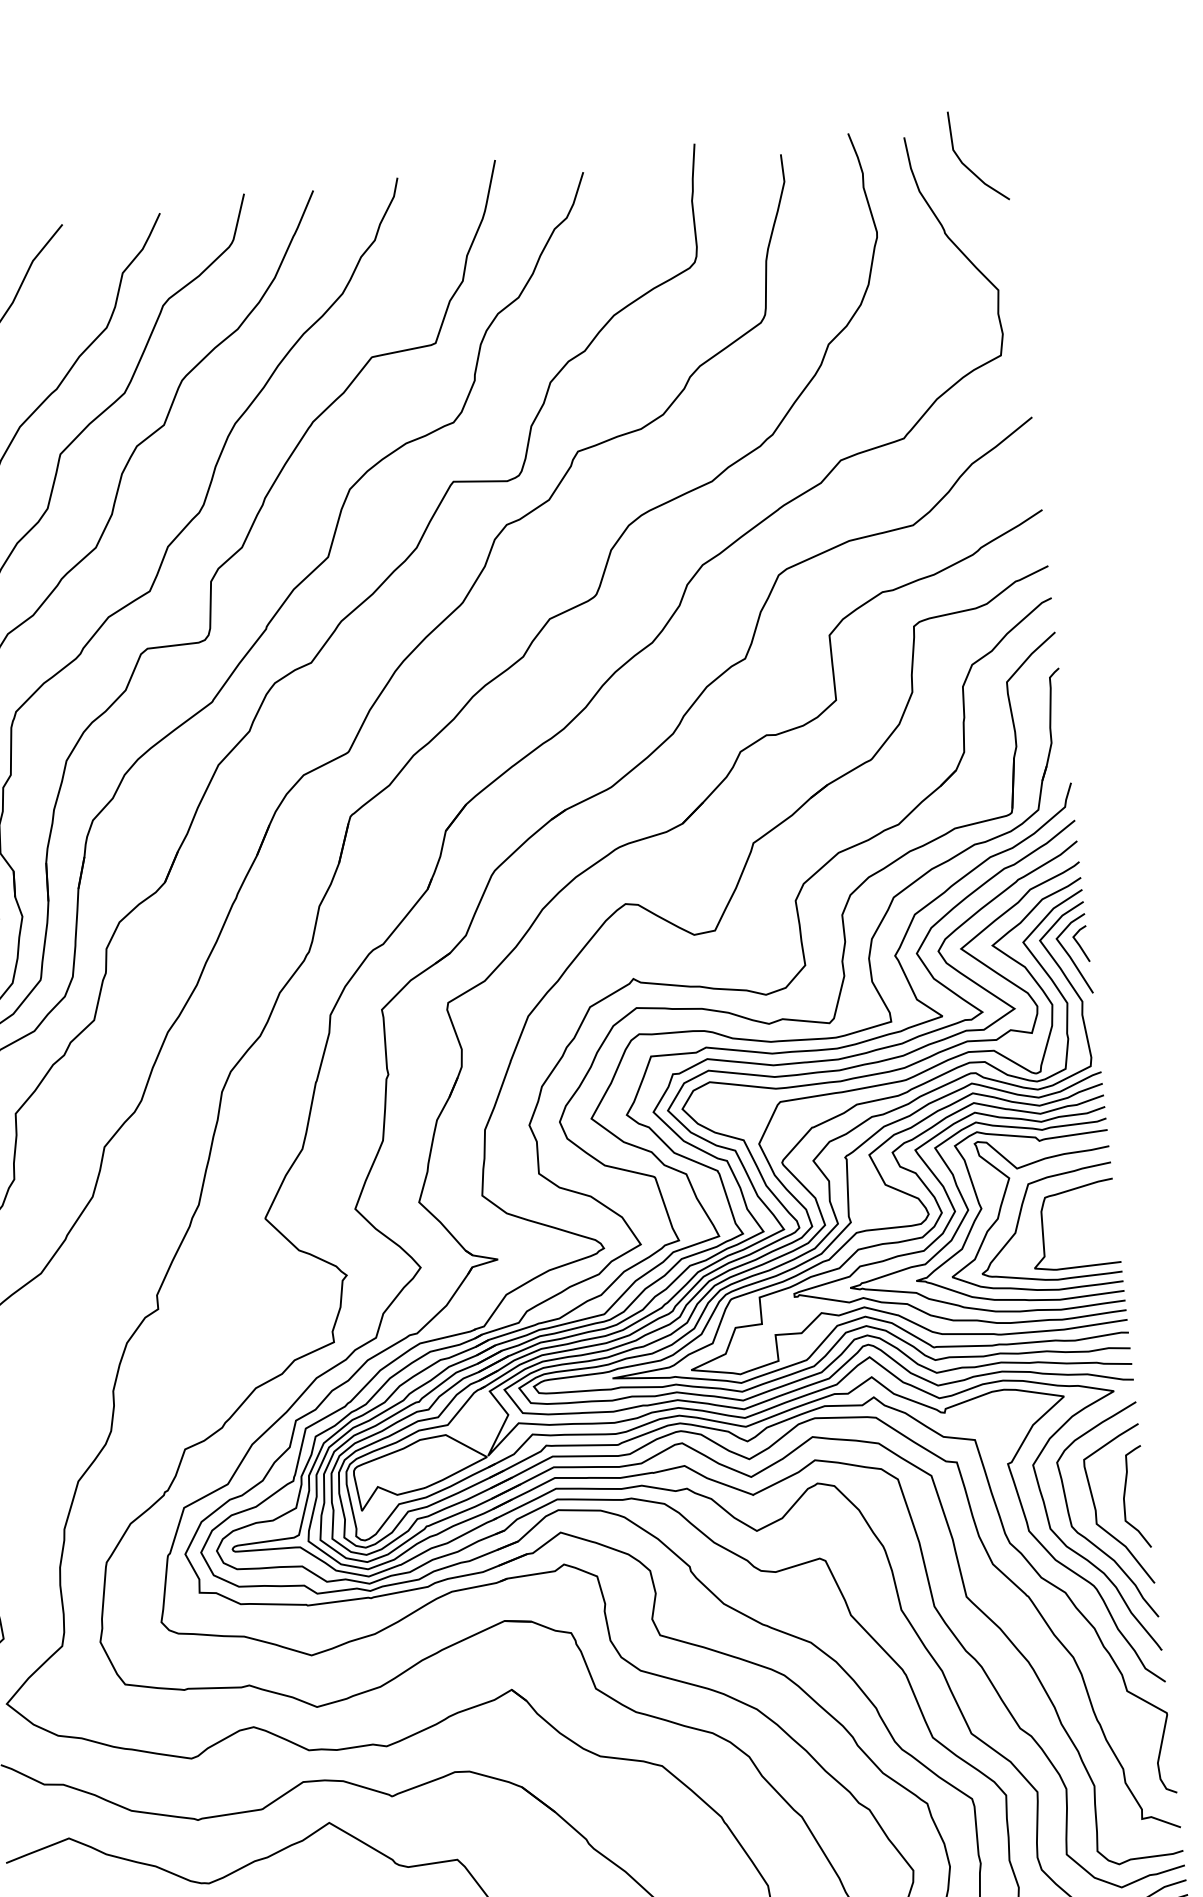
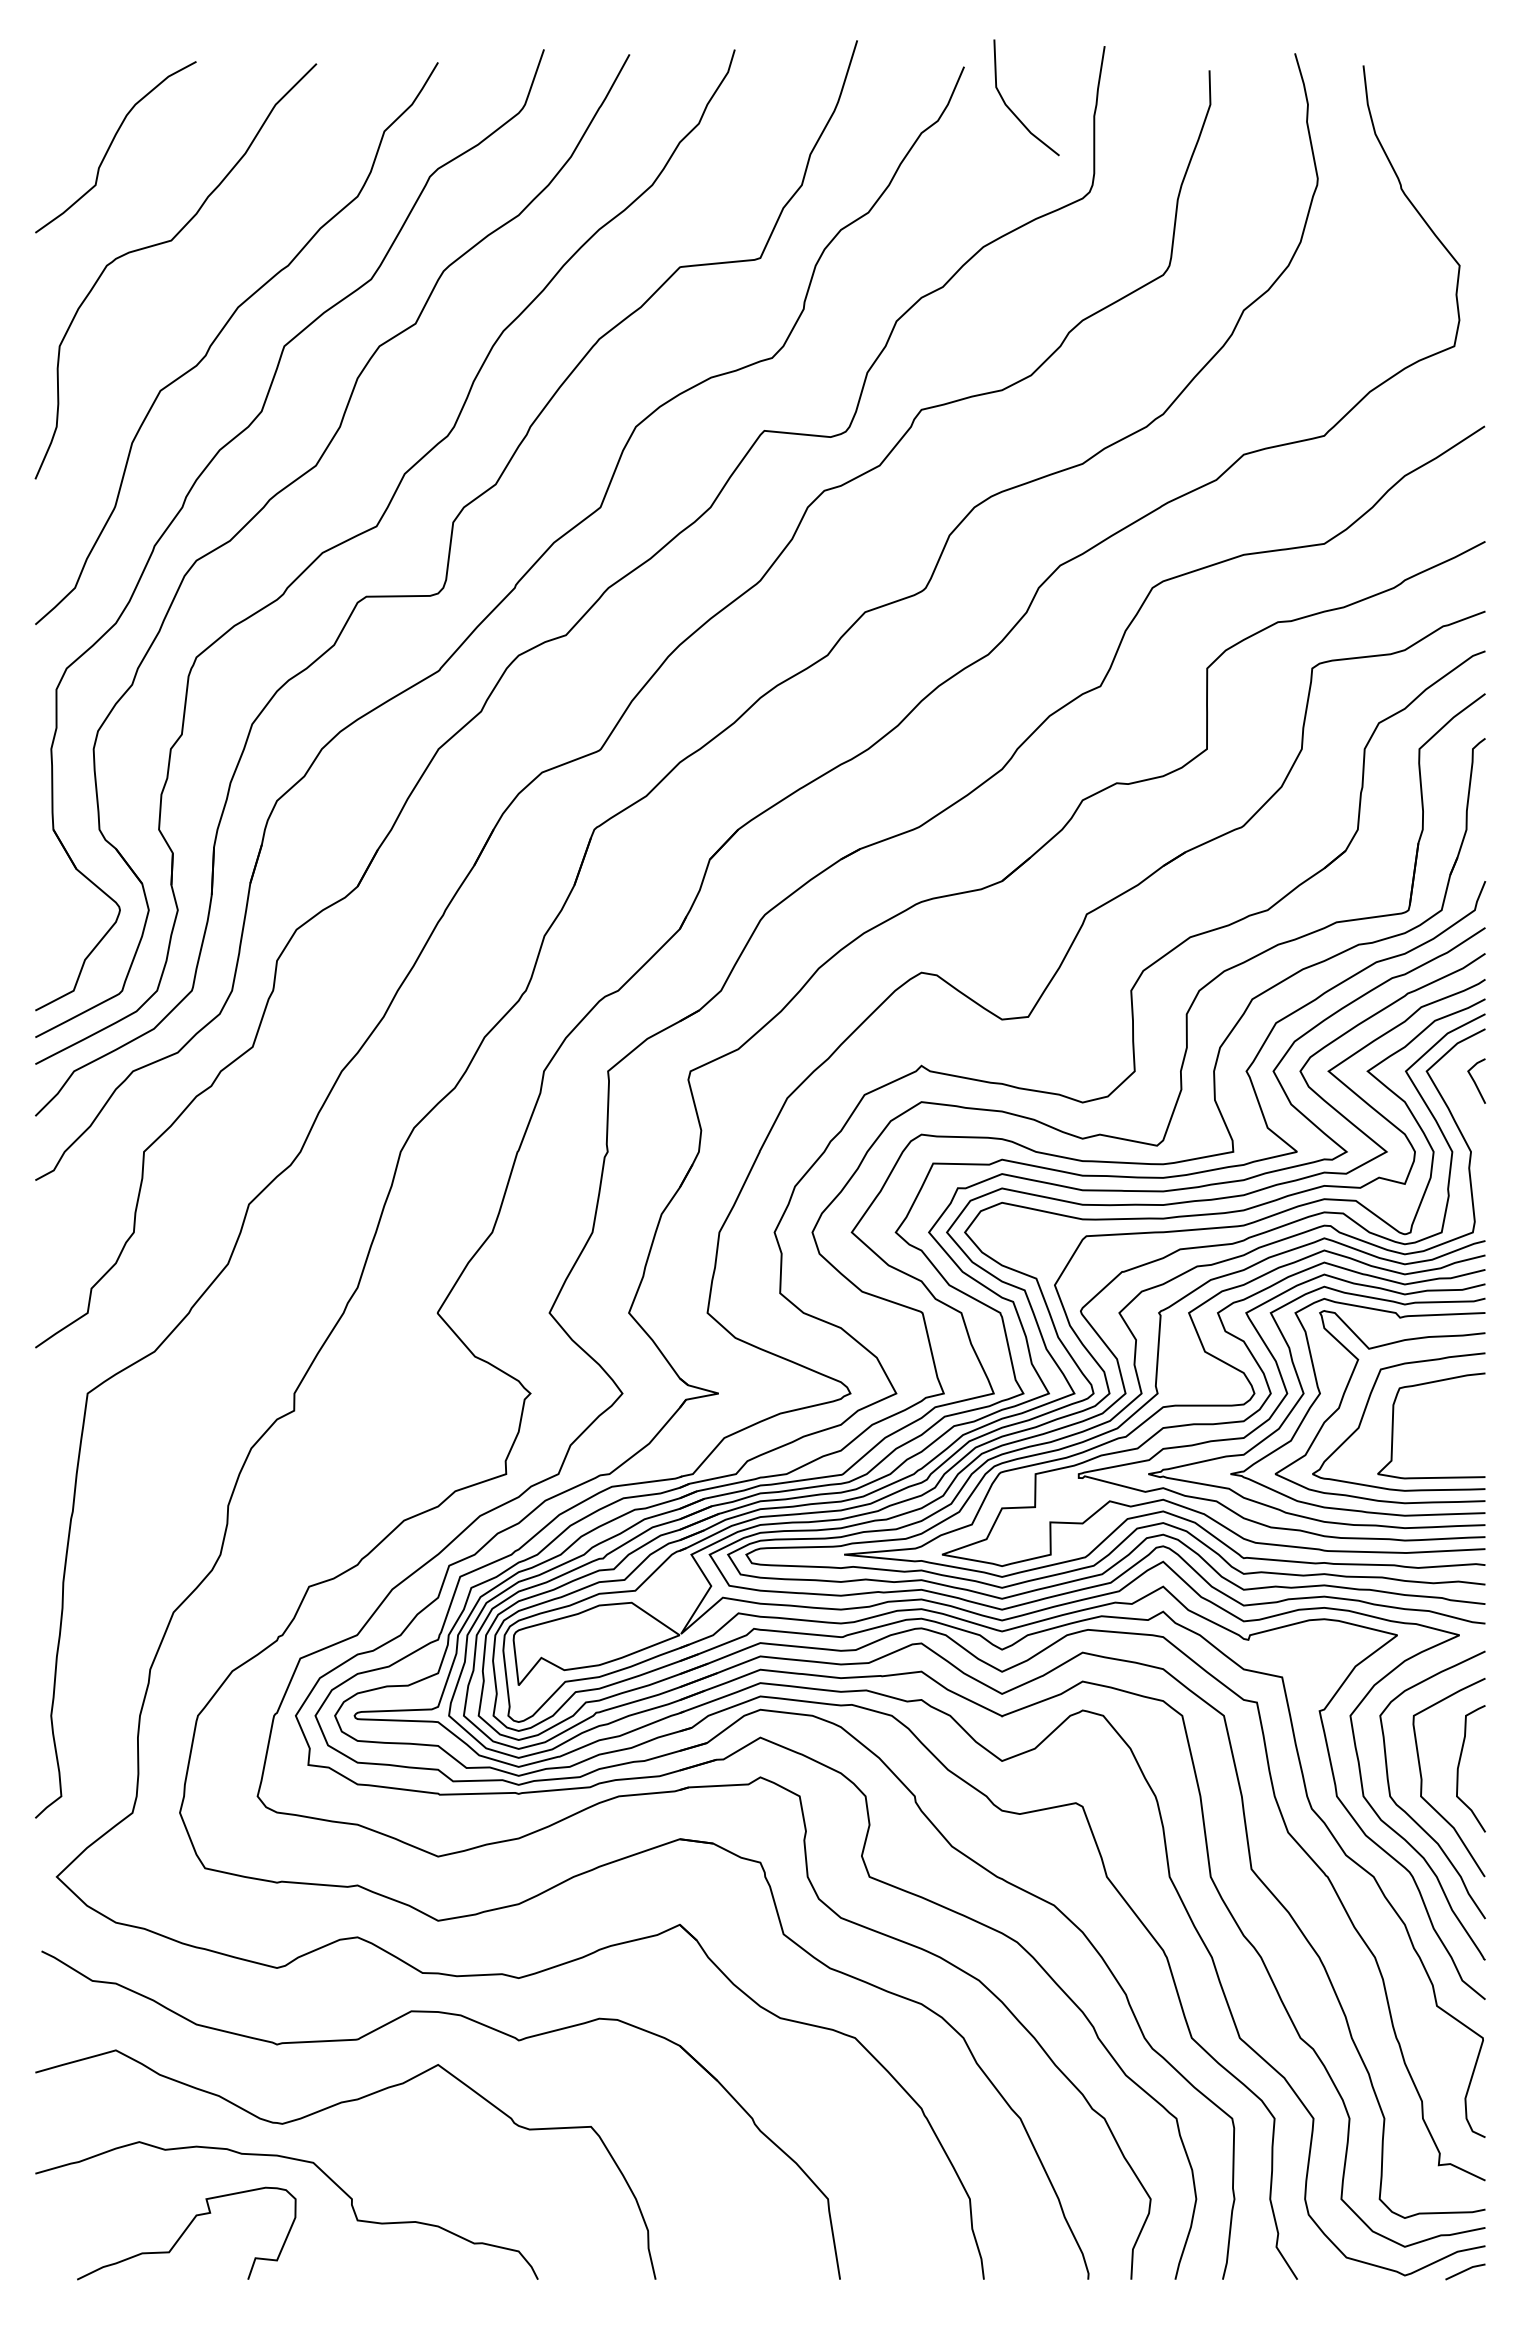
line: (968, 167) -> (1012, 110), moved
line: (1070, 956) -> (1462, 1094), removed

